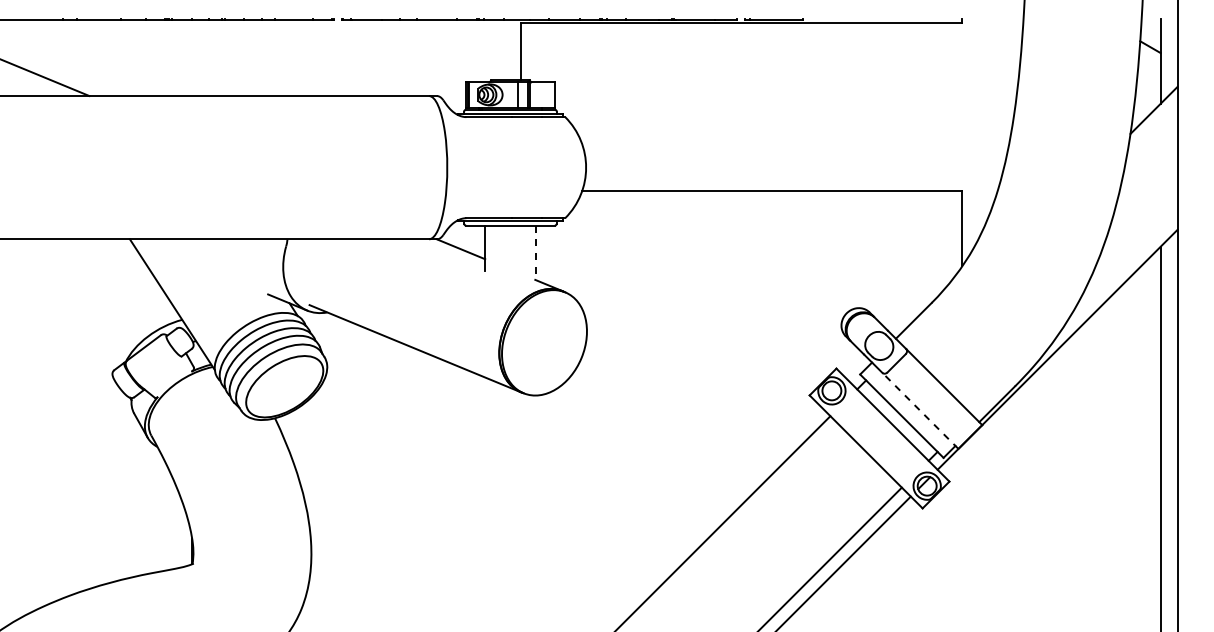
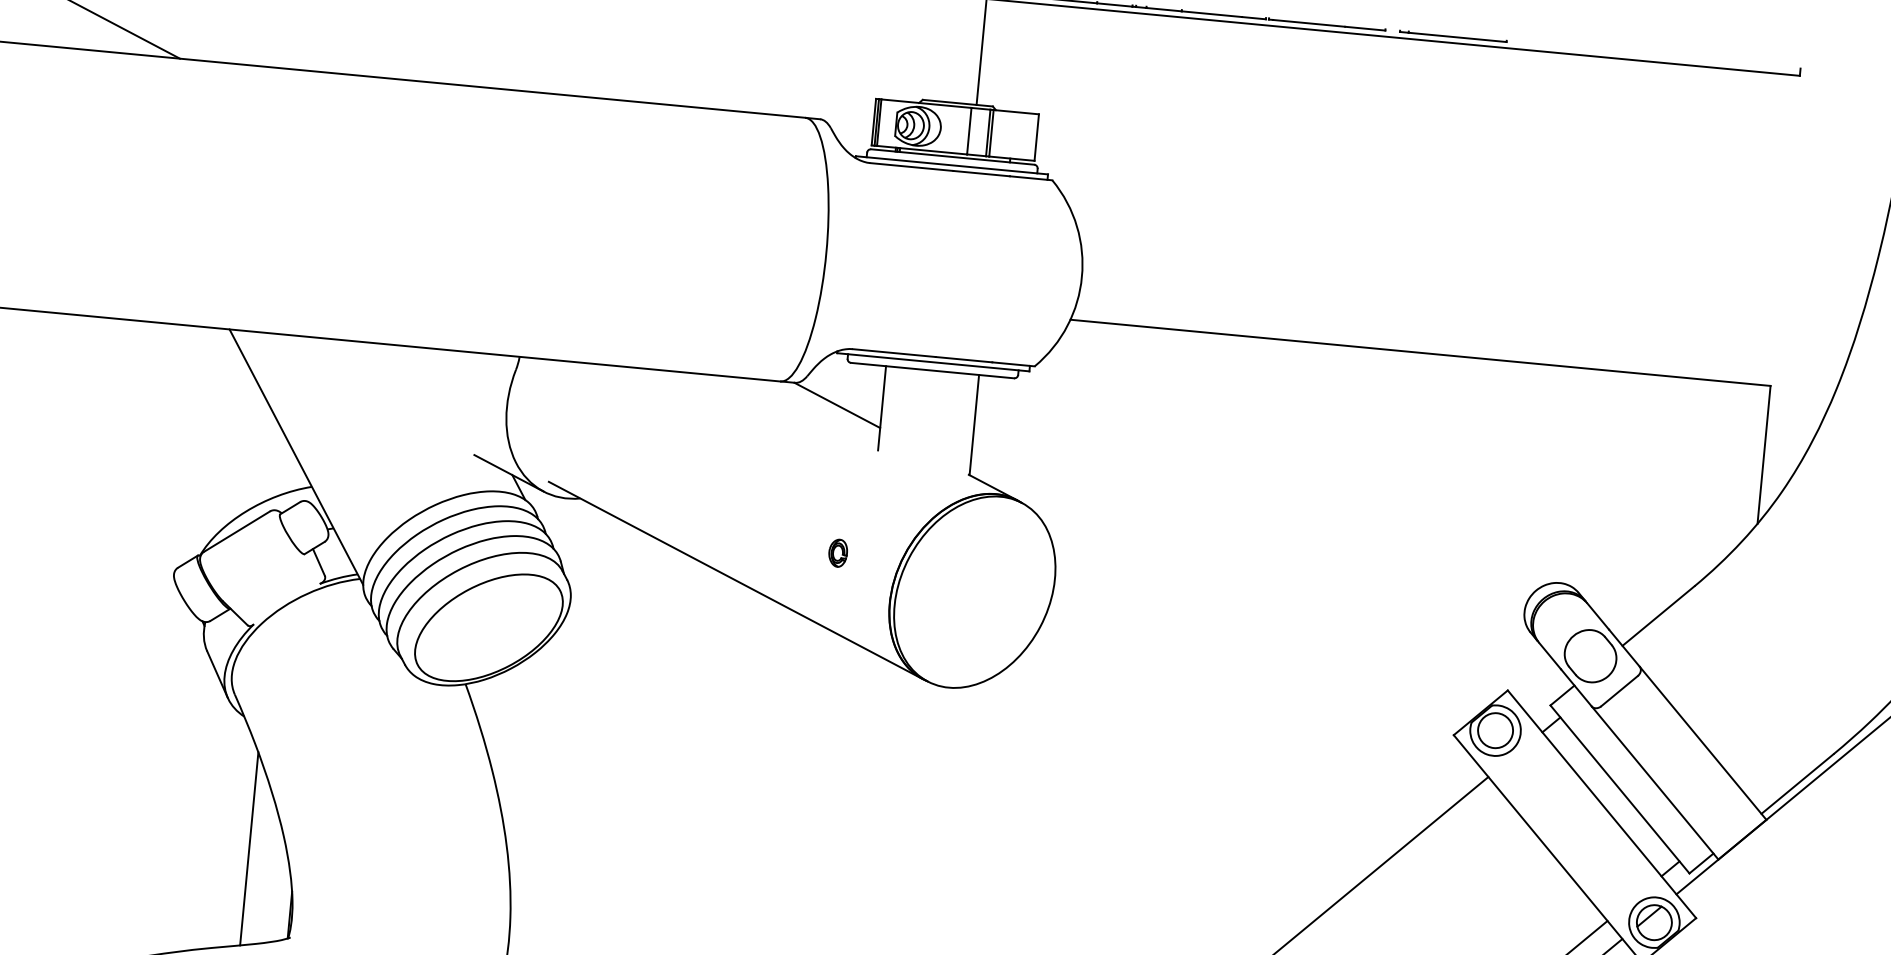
line: (535, 253) -> (973, 426), dashed -> solid
part: (468, 328) -> (837, 552), added
line: (920, 410) -> (1655, 782), dashed -> solid
line: (166, 517) -> (248, 847), added

